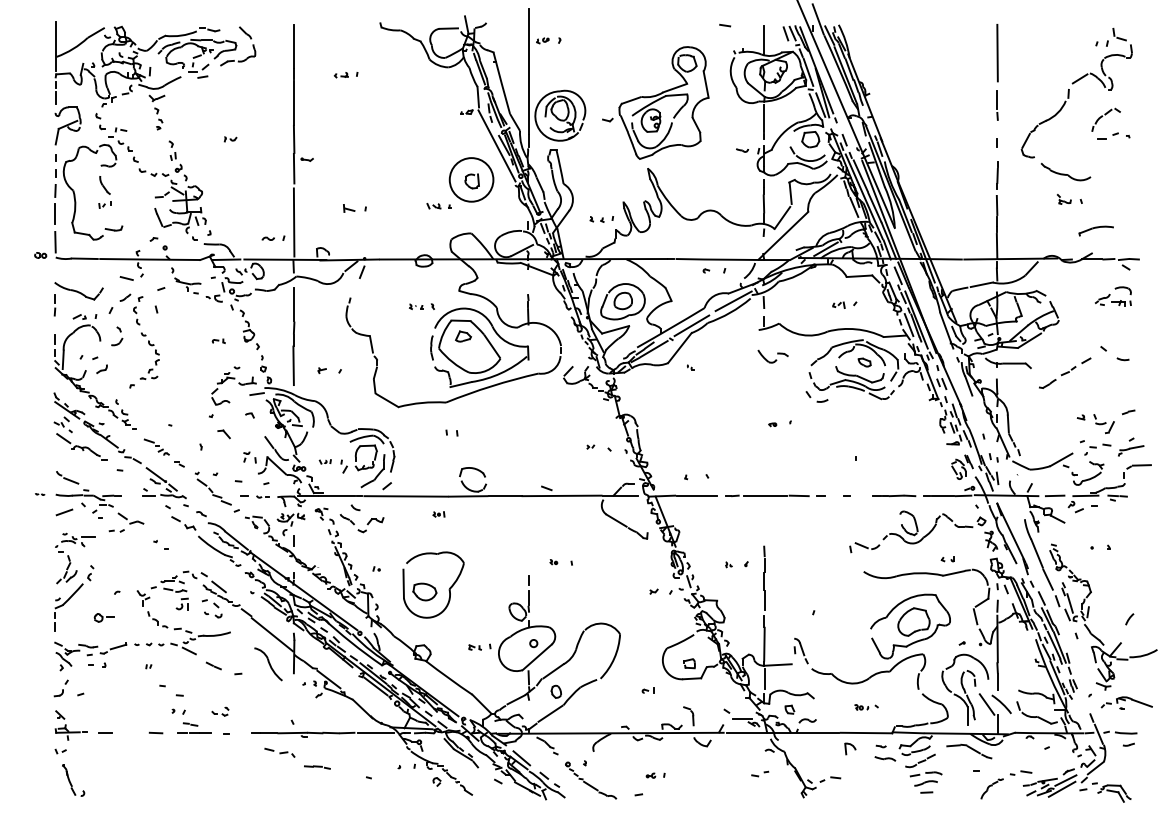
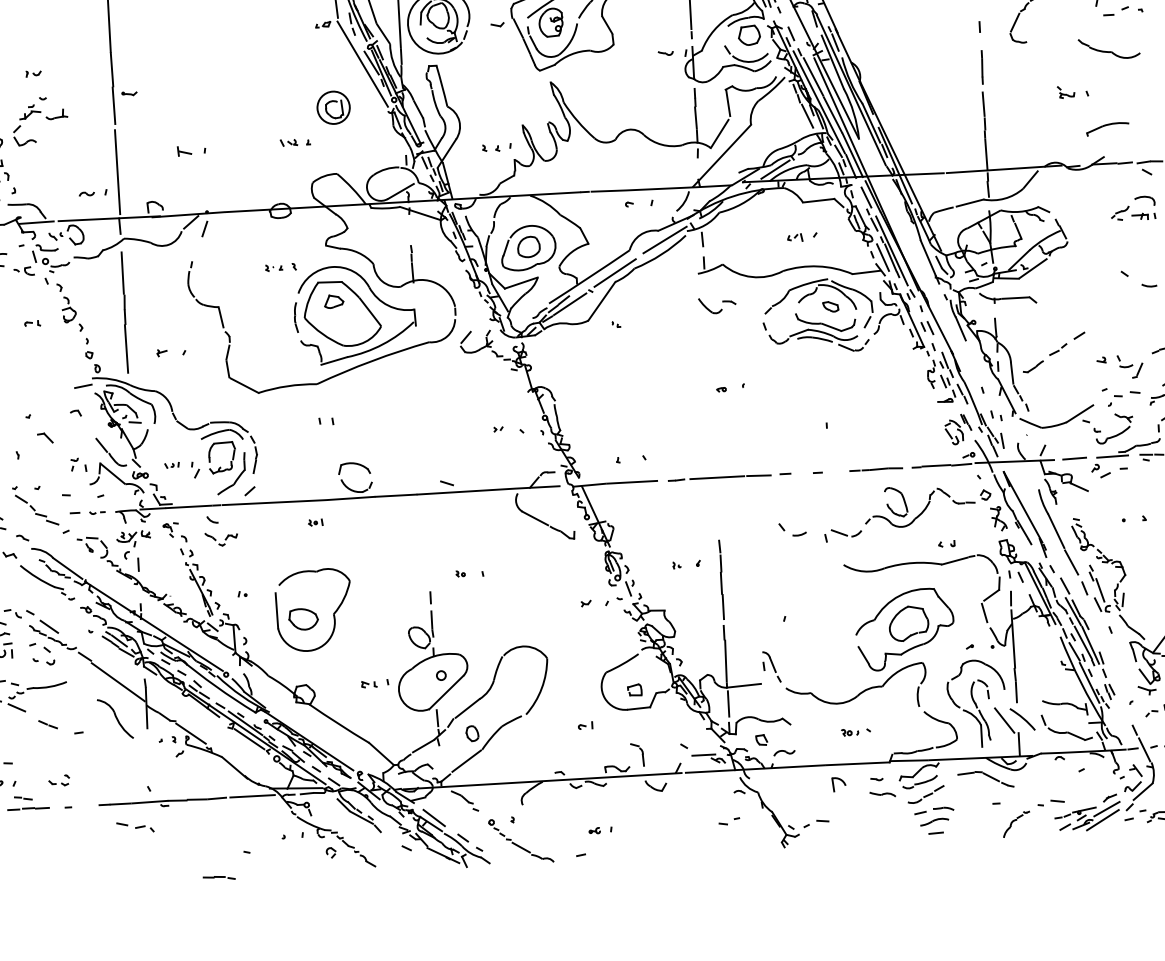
part: (1065, 171) -> (1108, 47), moved
circle: (471, 179) -> (333, 107), size x0.6
part: (1065, 372) -> (1054, 351), moved
part: (233, 385) -> (39, 120), moved
part: (816, 396) -> (791, 529), moved
part: (361, 523) -> (220, 539), size x0.6
line: (317, 767) -> (219, 878), moved

